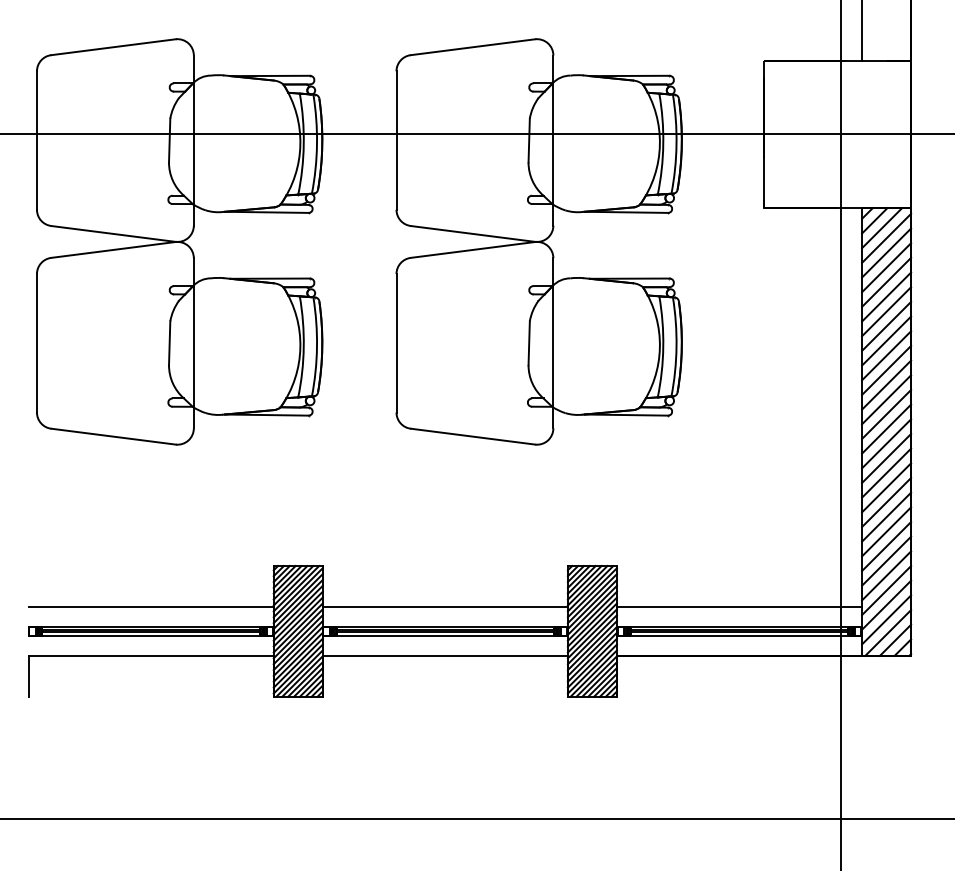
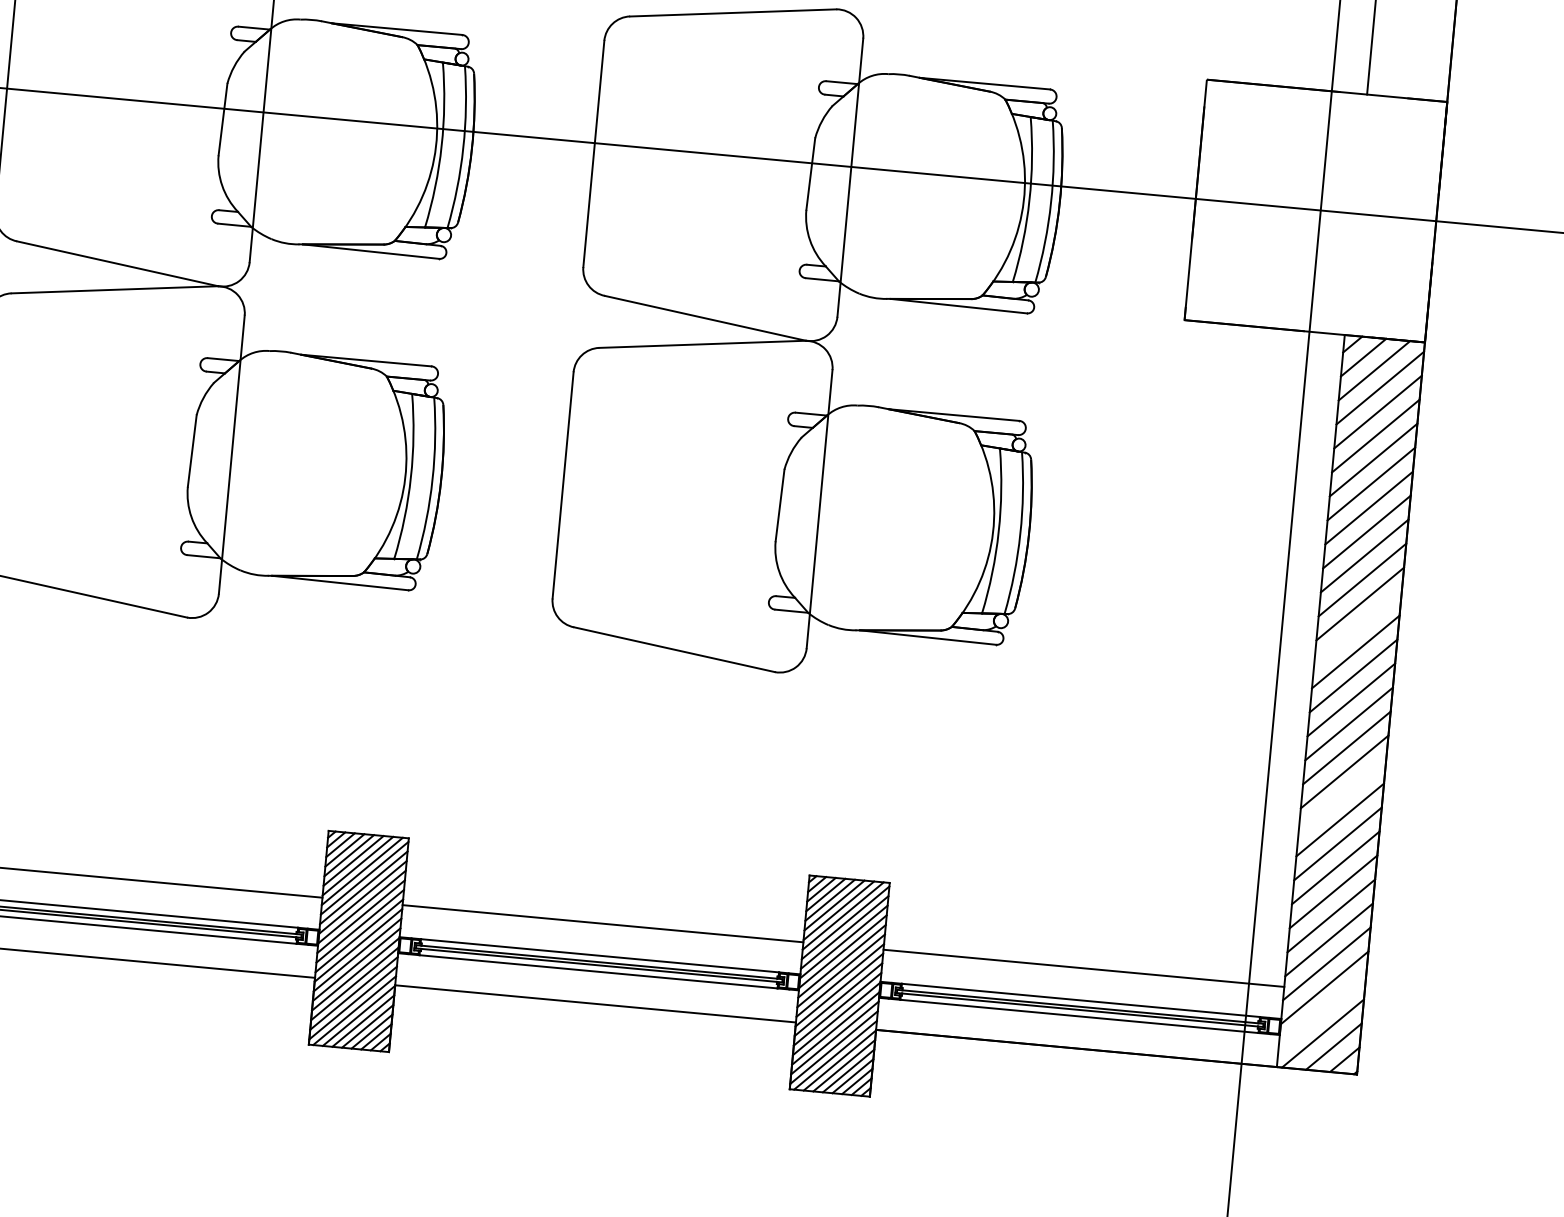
line: (886, 384) -> (1357, 627), removed
line: (886, 487) -> (1342, 795), removed
line: (886, 619) -> (1322, 1011), removed

